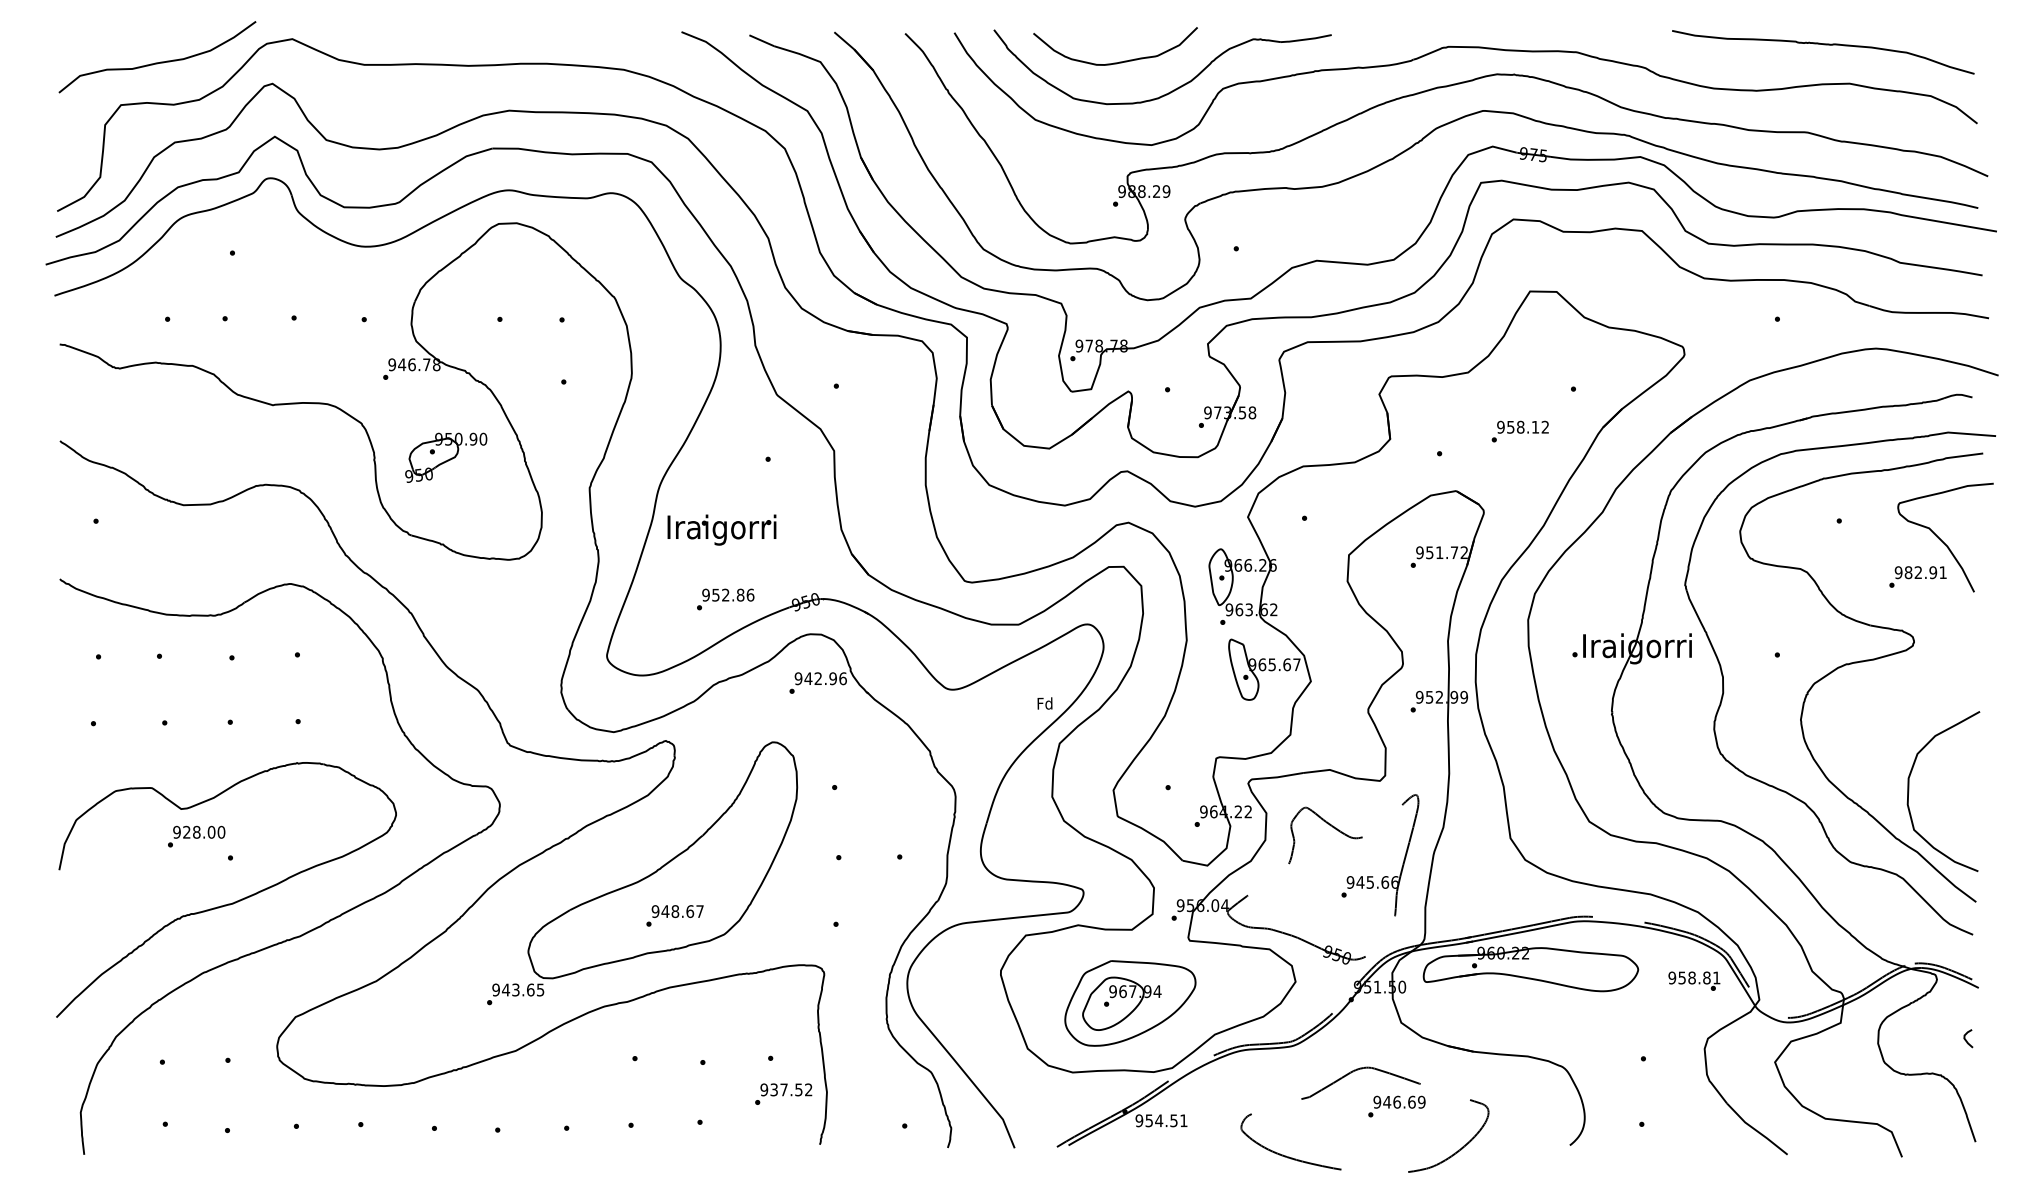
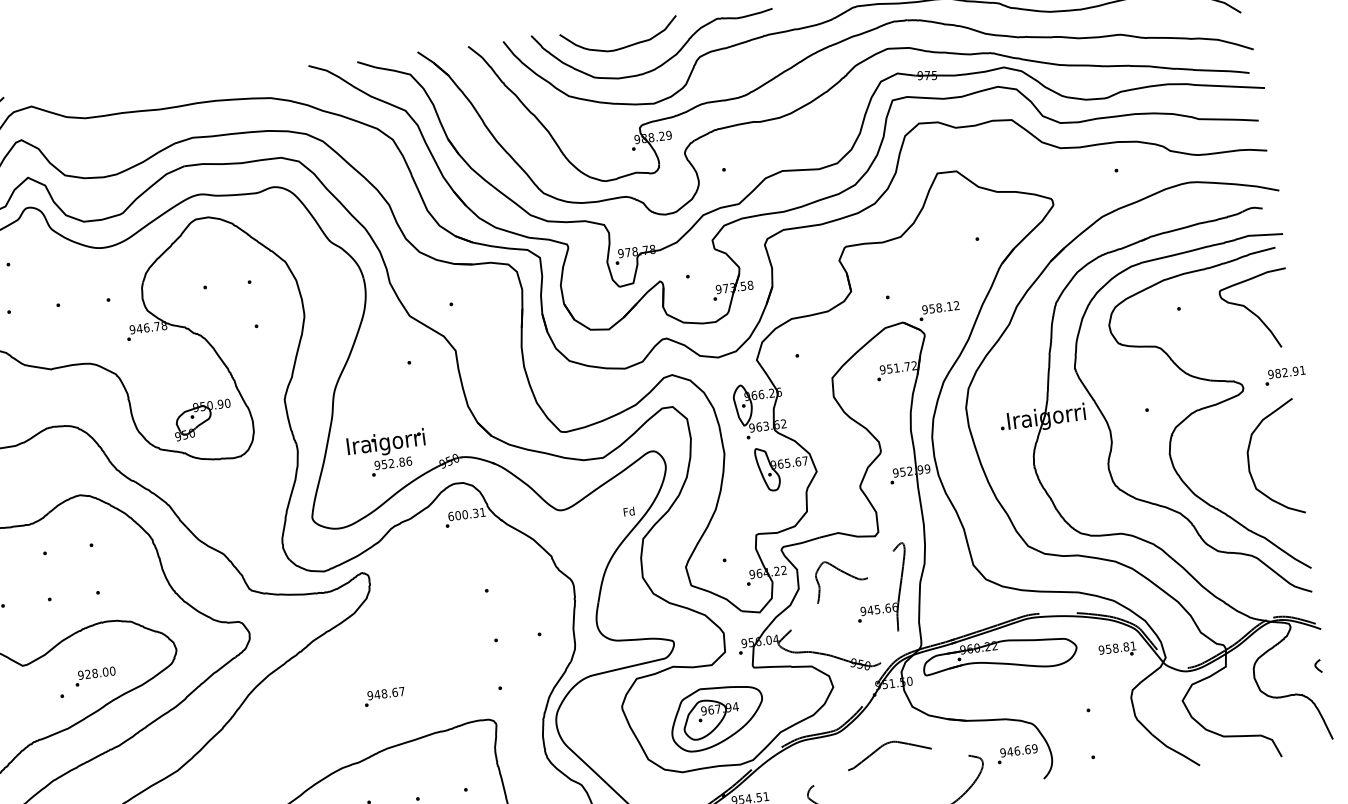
text: (1519, 431) -> (938, 311), moved
part: (446, 457) -> (203, 419), moved
text: (721, 529) -> (385, 443), moved
text: (1917, 576) -> (1284, 375), moved
text: (820, 678) -> (466, 514), 942.96 -> 600.31
curve: (1909, 791) -> (1249, 461), moved
text: (196, 836) -> (95, 676), moved
part: (642, 873) -> (357, 669), removed
text: (1396, 1106) -> (1017, 754), moved

